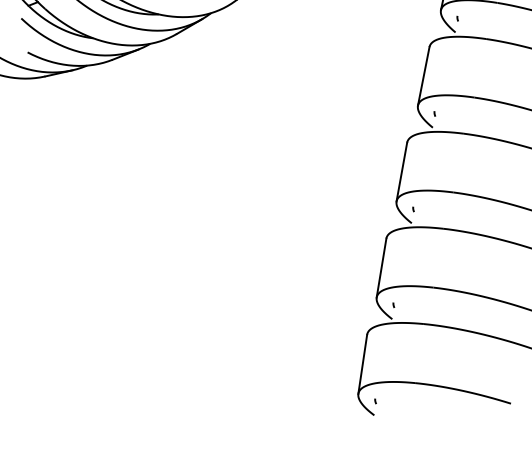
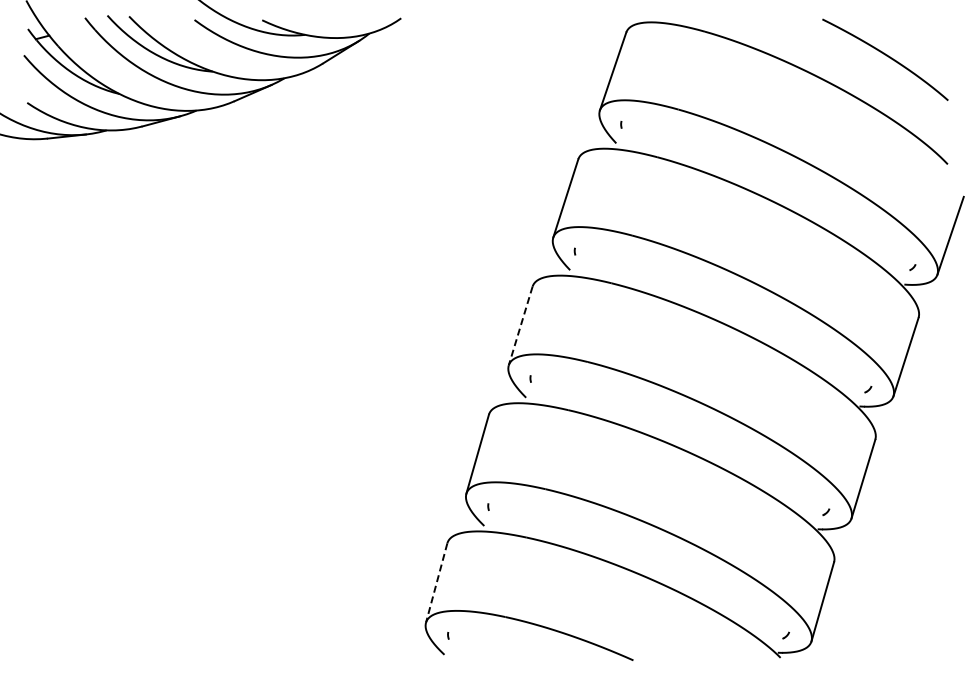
line: (401, 172) -> (520, 326), solid -> dashed
line: (362, 364) -> (436, 583), solid -> dashed

